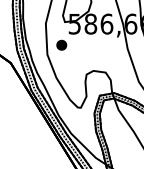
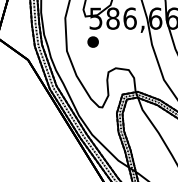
part: (61, 44) -> (92, 41), moved

